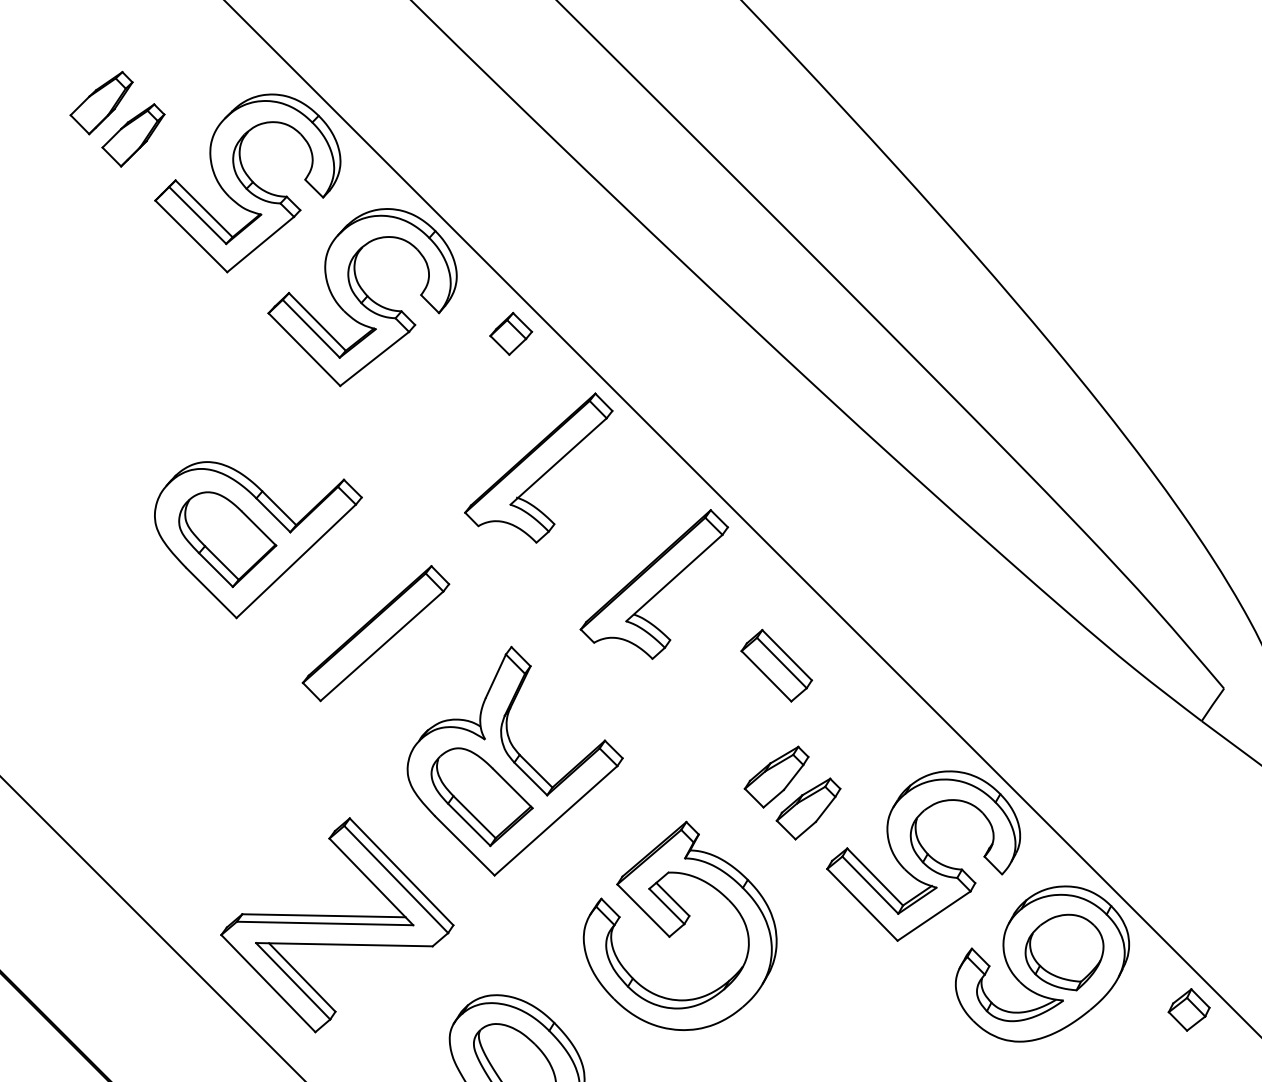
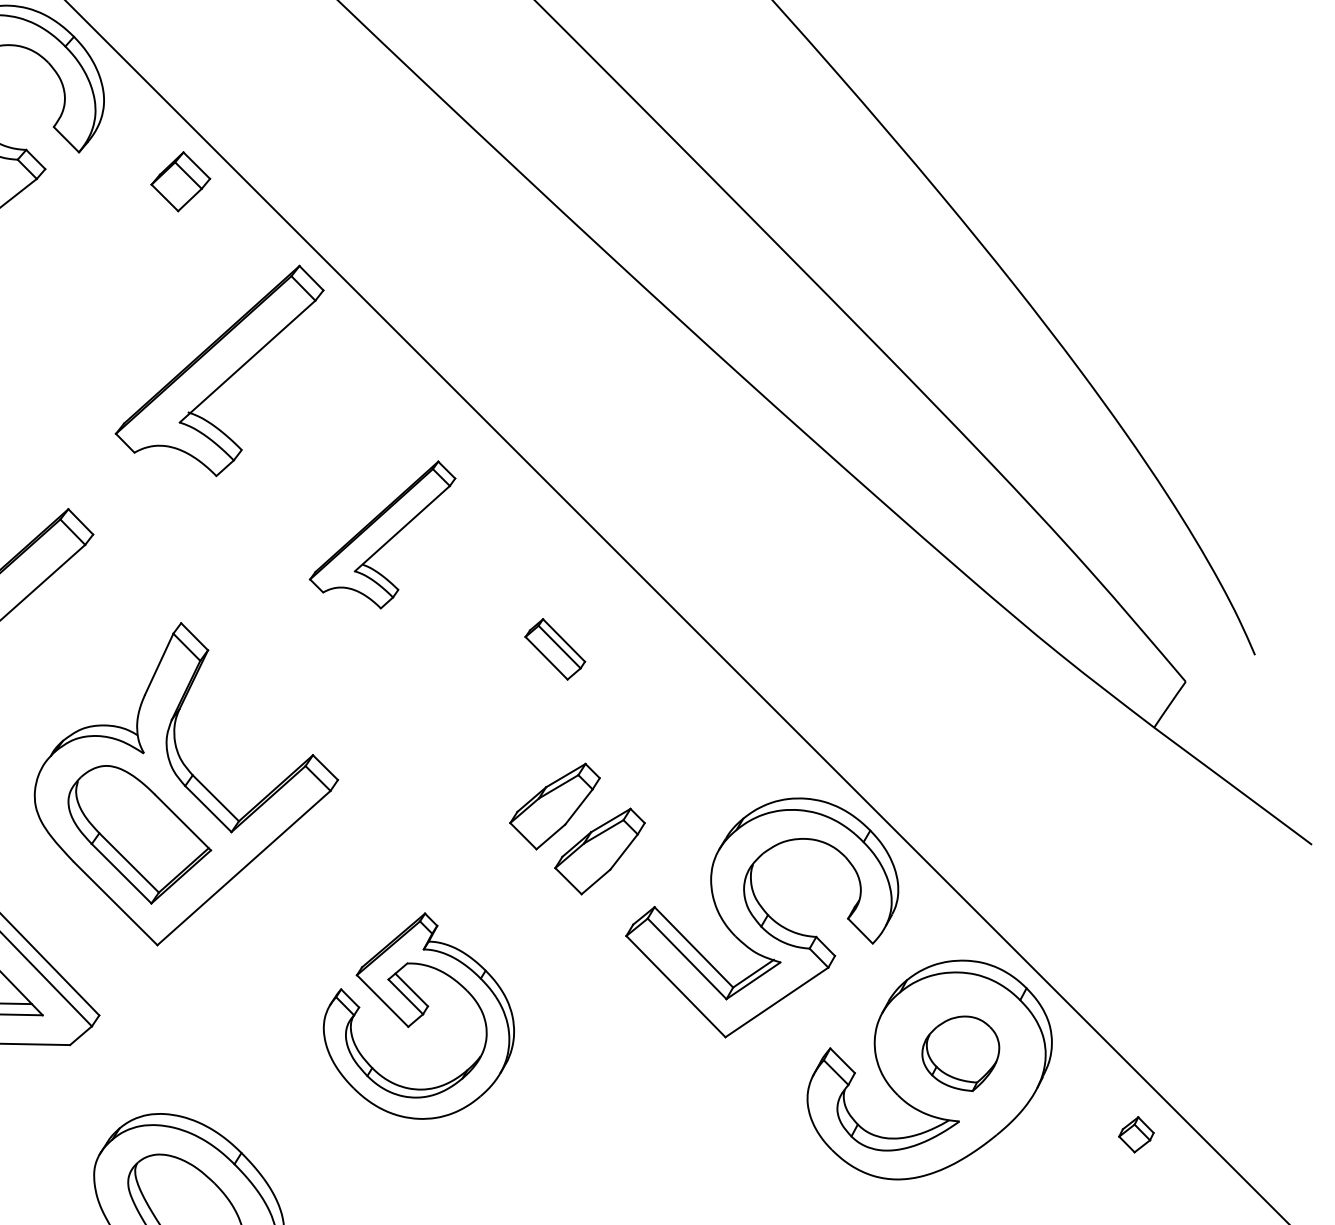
part: (654, 584) -> (382, 534), size x0.7
part: (776, 665) -> (554, 649), size x0.6
part: (679, 925) -> (418, 1015), size x0.7
part: (1064, 952) -> (960, 1053), size x0.7
part: (1188, 1009) -> (1135, 1134), size x0.6

